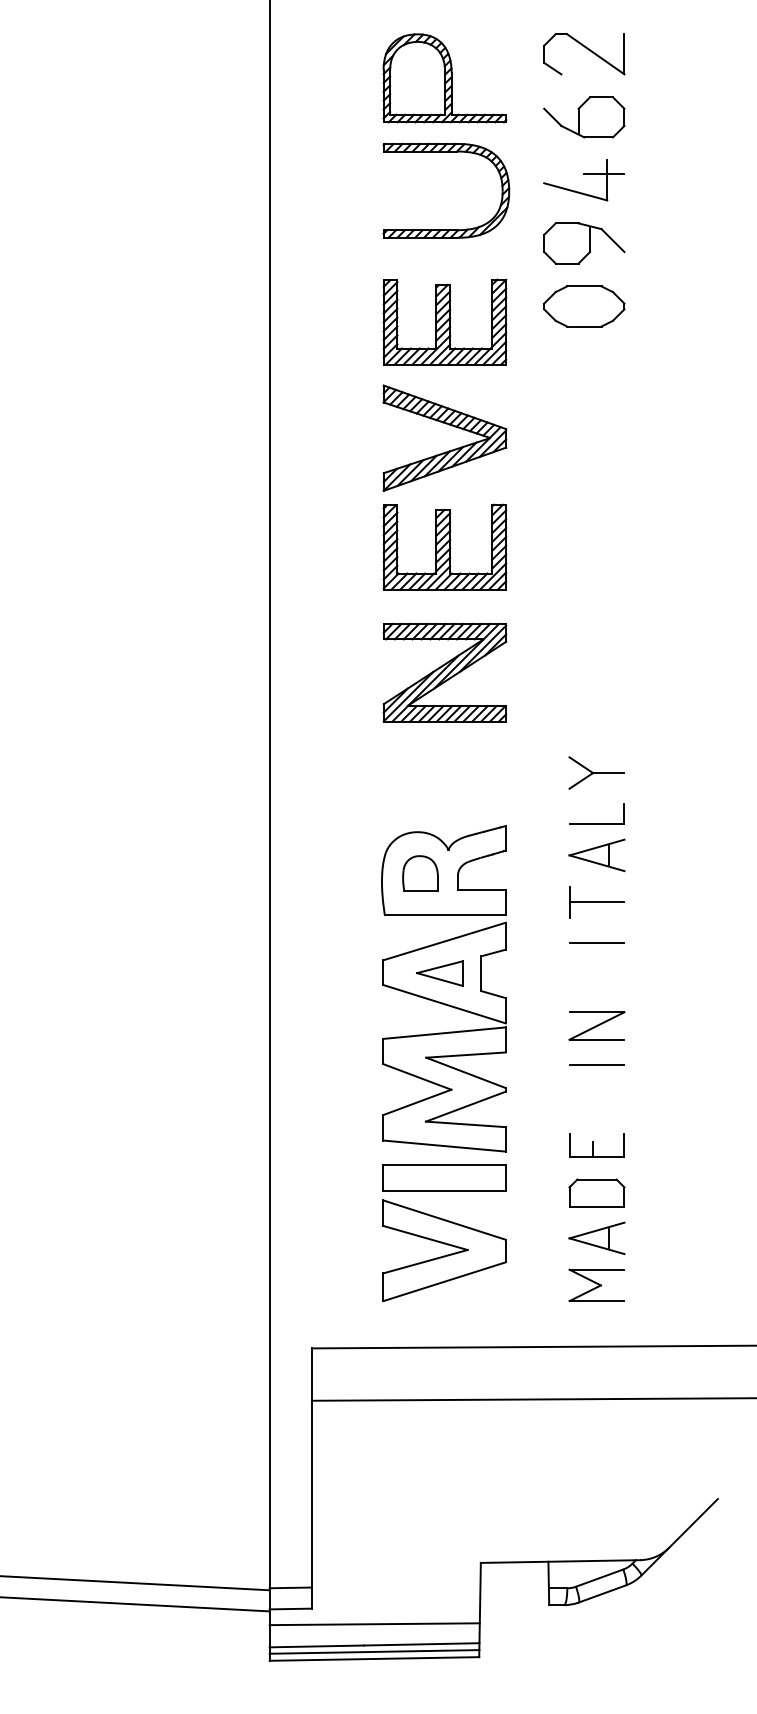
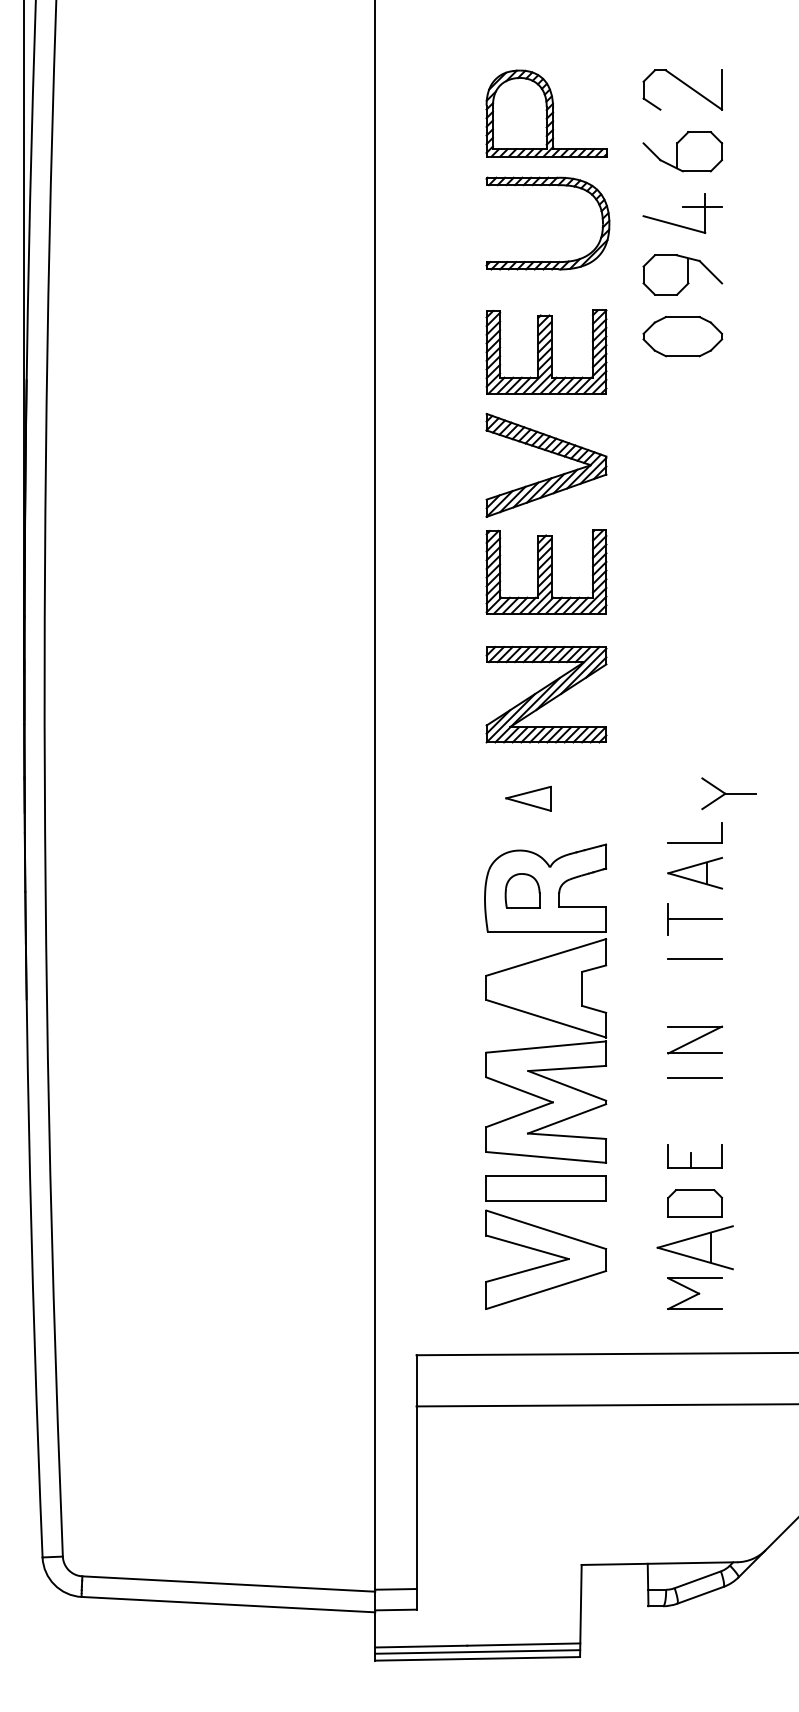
part: (596, 772) -> (728, 793), moved
part: (439, 973) -> (528, 798), moved
part: (596, 1238) -> (694, 1247), size x1.4
line: (374, 1623) -> (477, 1624), removed

